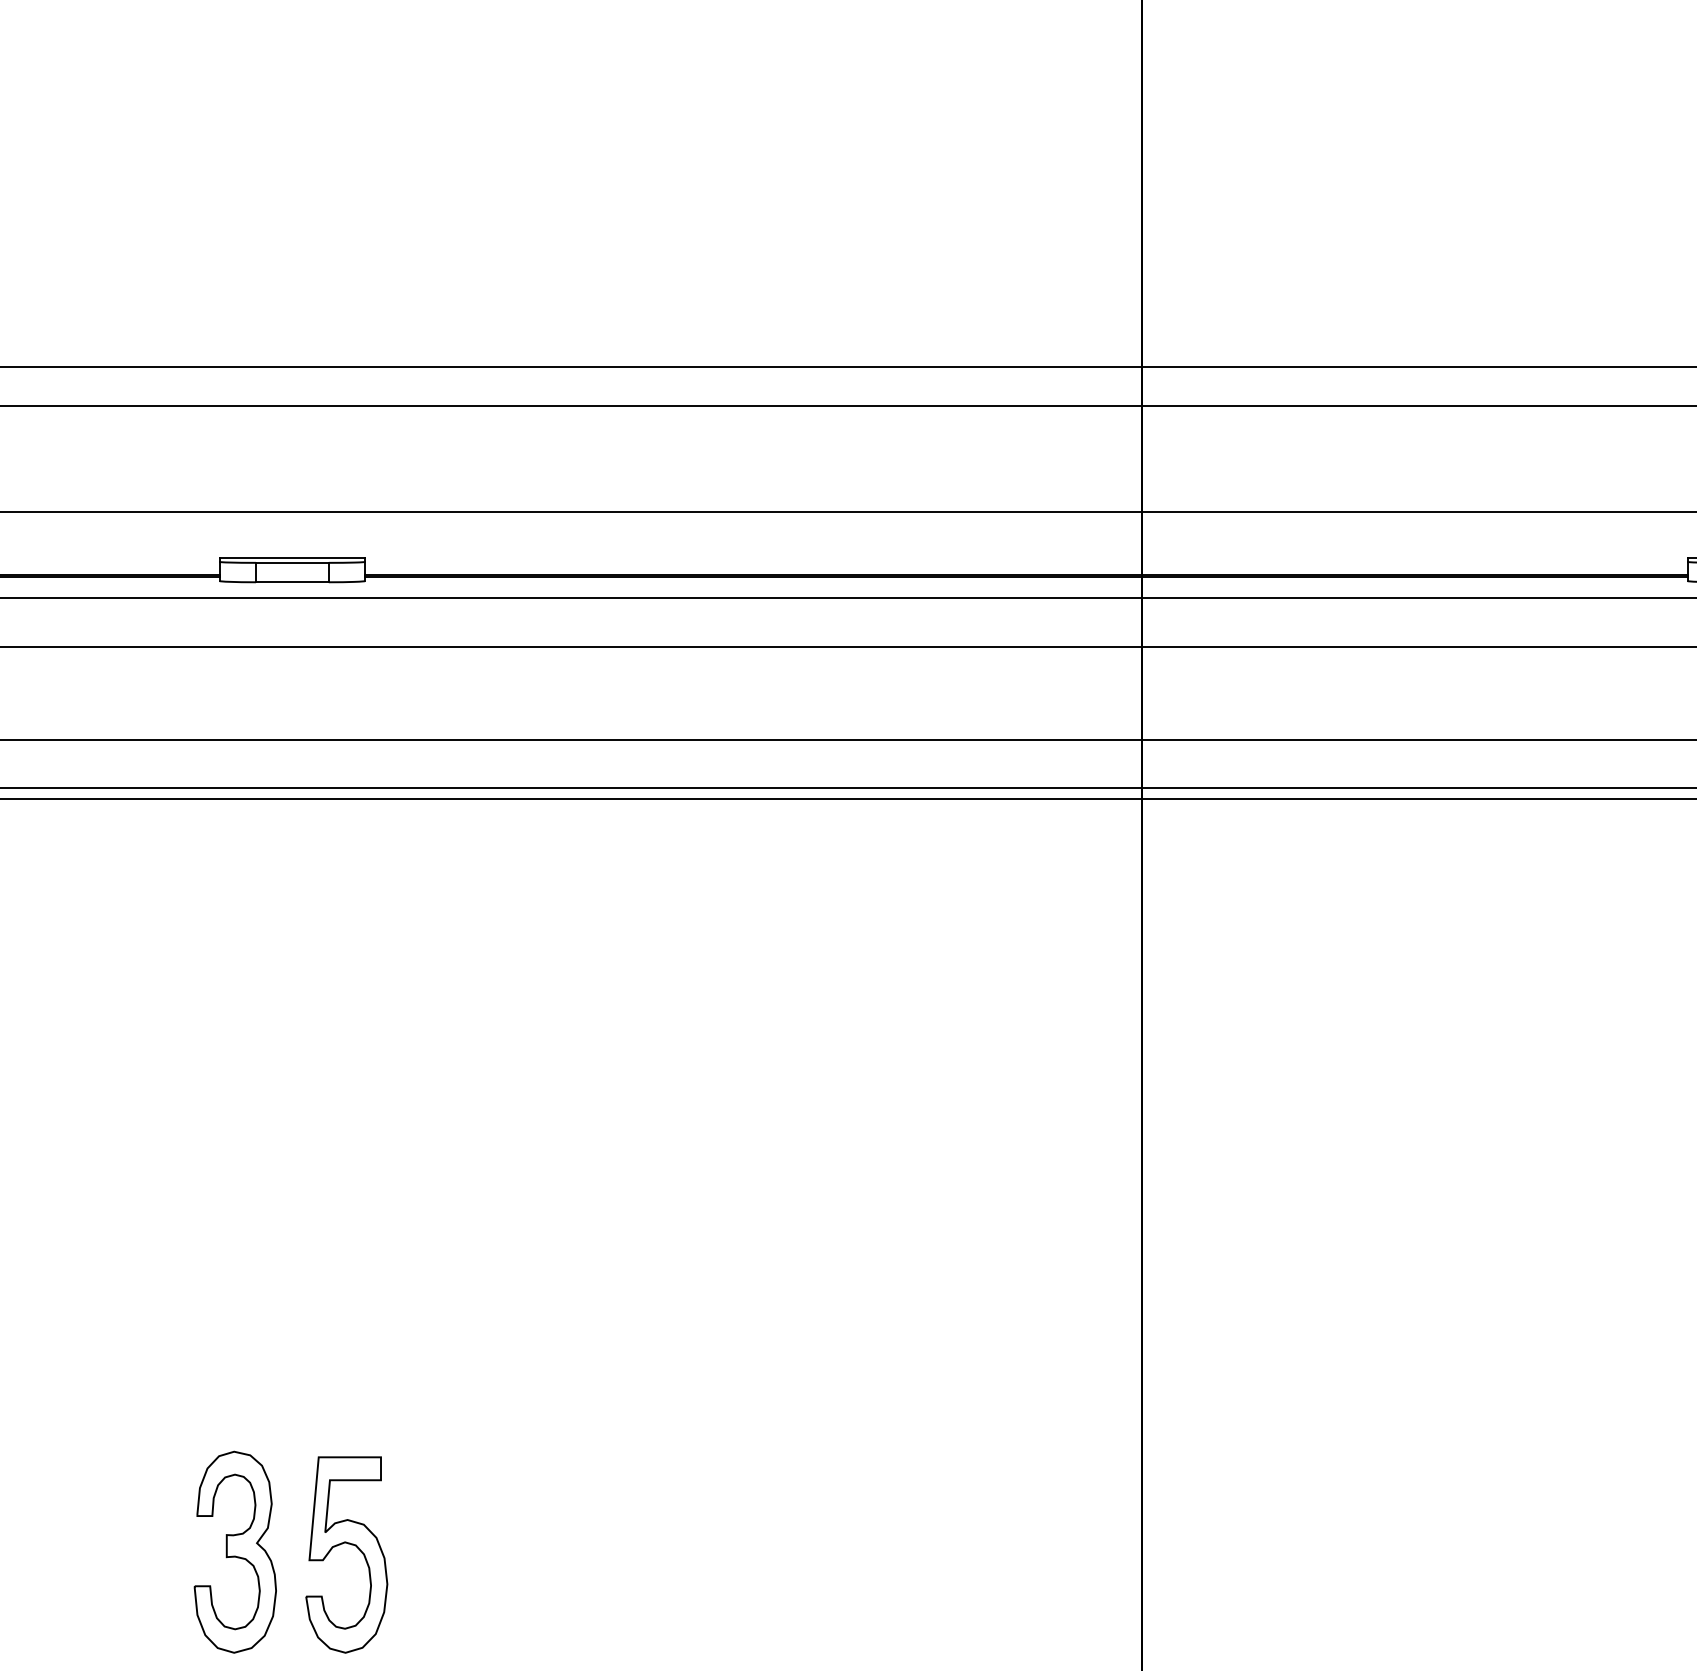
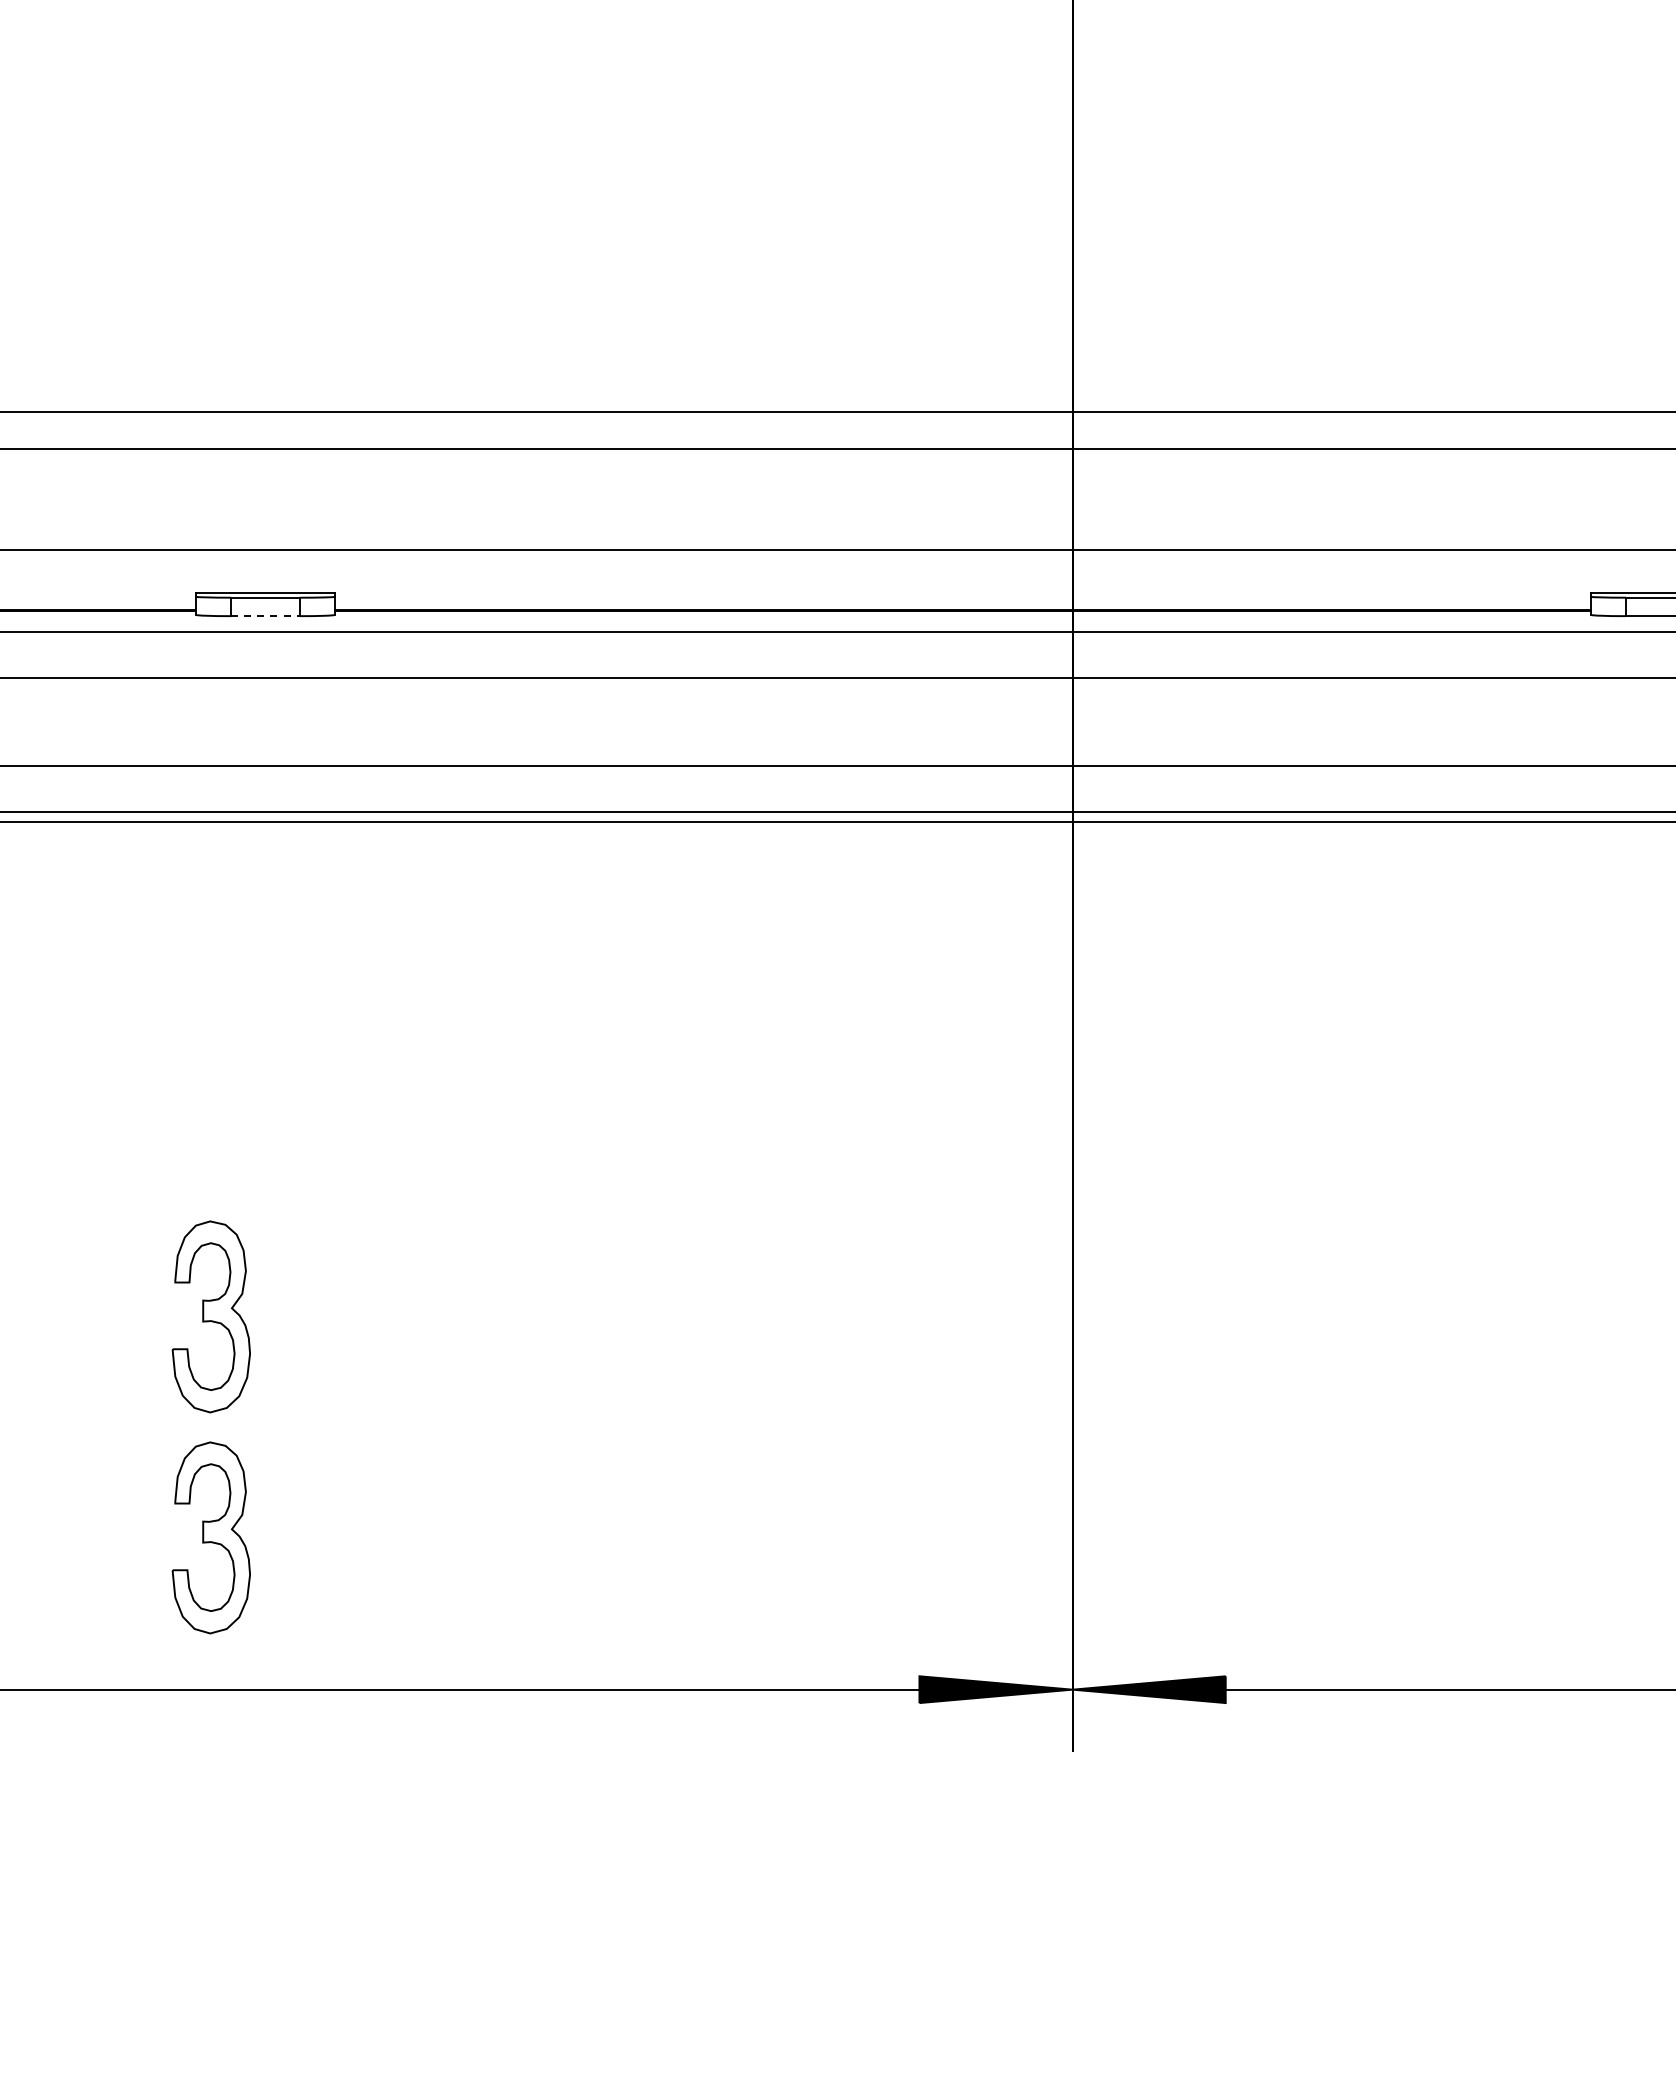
line: (292, 582) -> (265, 616), solid -> dashed
part: (234, 1319) -> (210, 1316), added
part: (348, 1544) -> (318, 1530), removed

